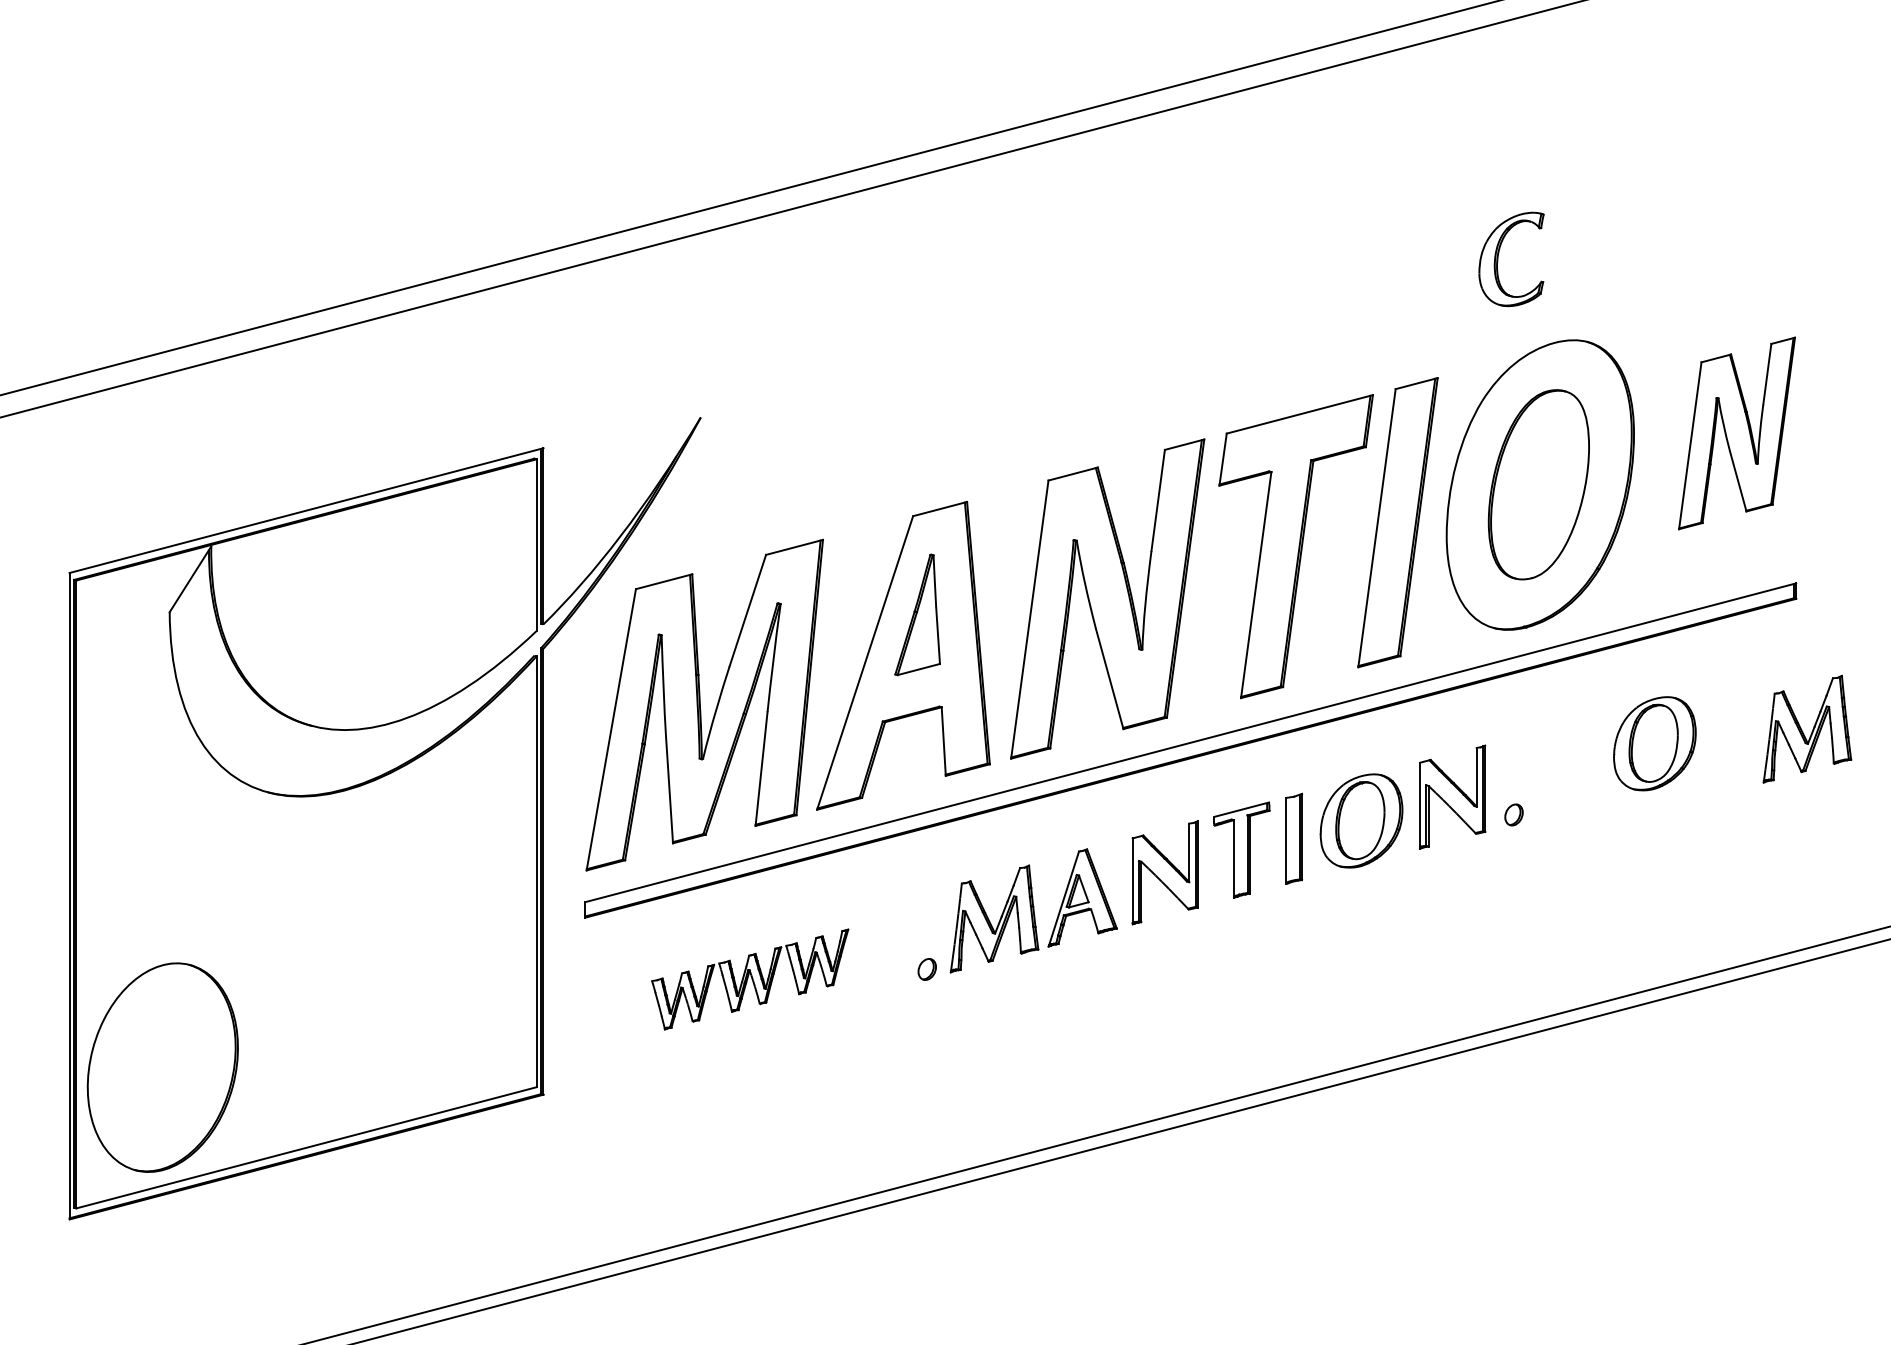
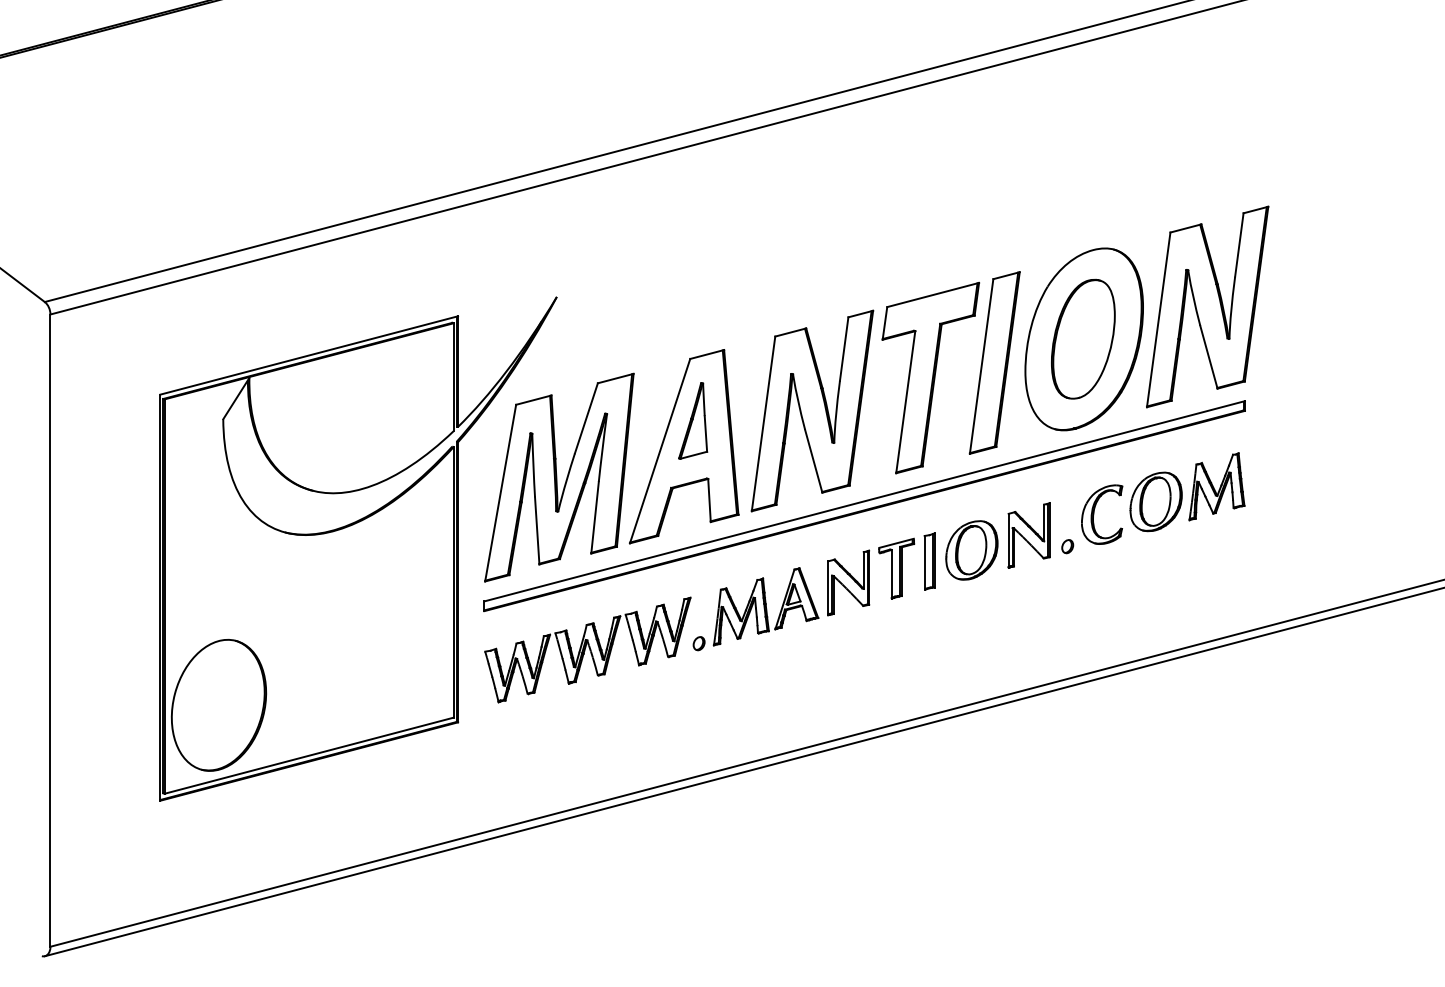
part: (1499, 259) -> (1094, 514), moved
part: (1736, 432) -> (1207, 306), size x1.67
part: (1806, 728) -> (1216, 486), moved
part: (749, 978) -> (587, 649), size x1.67

